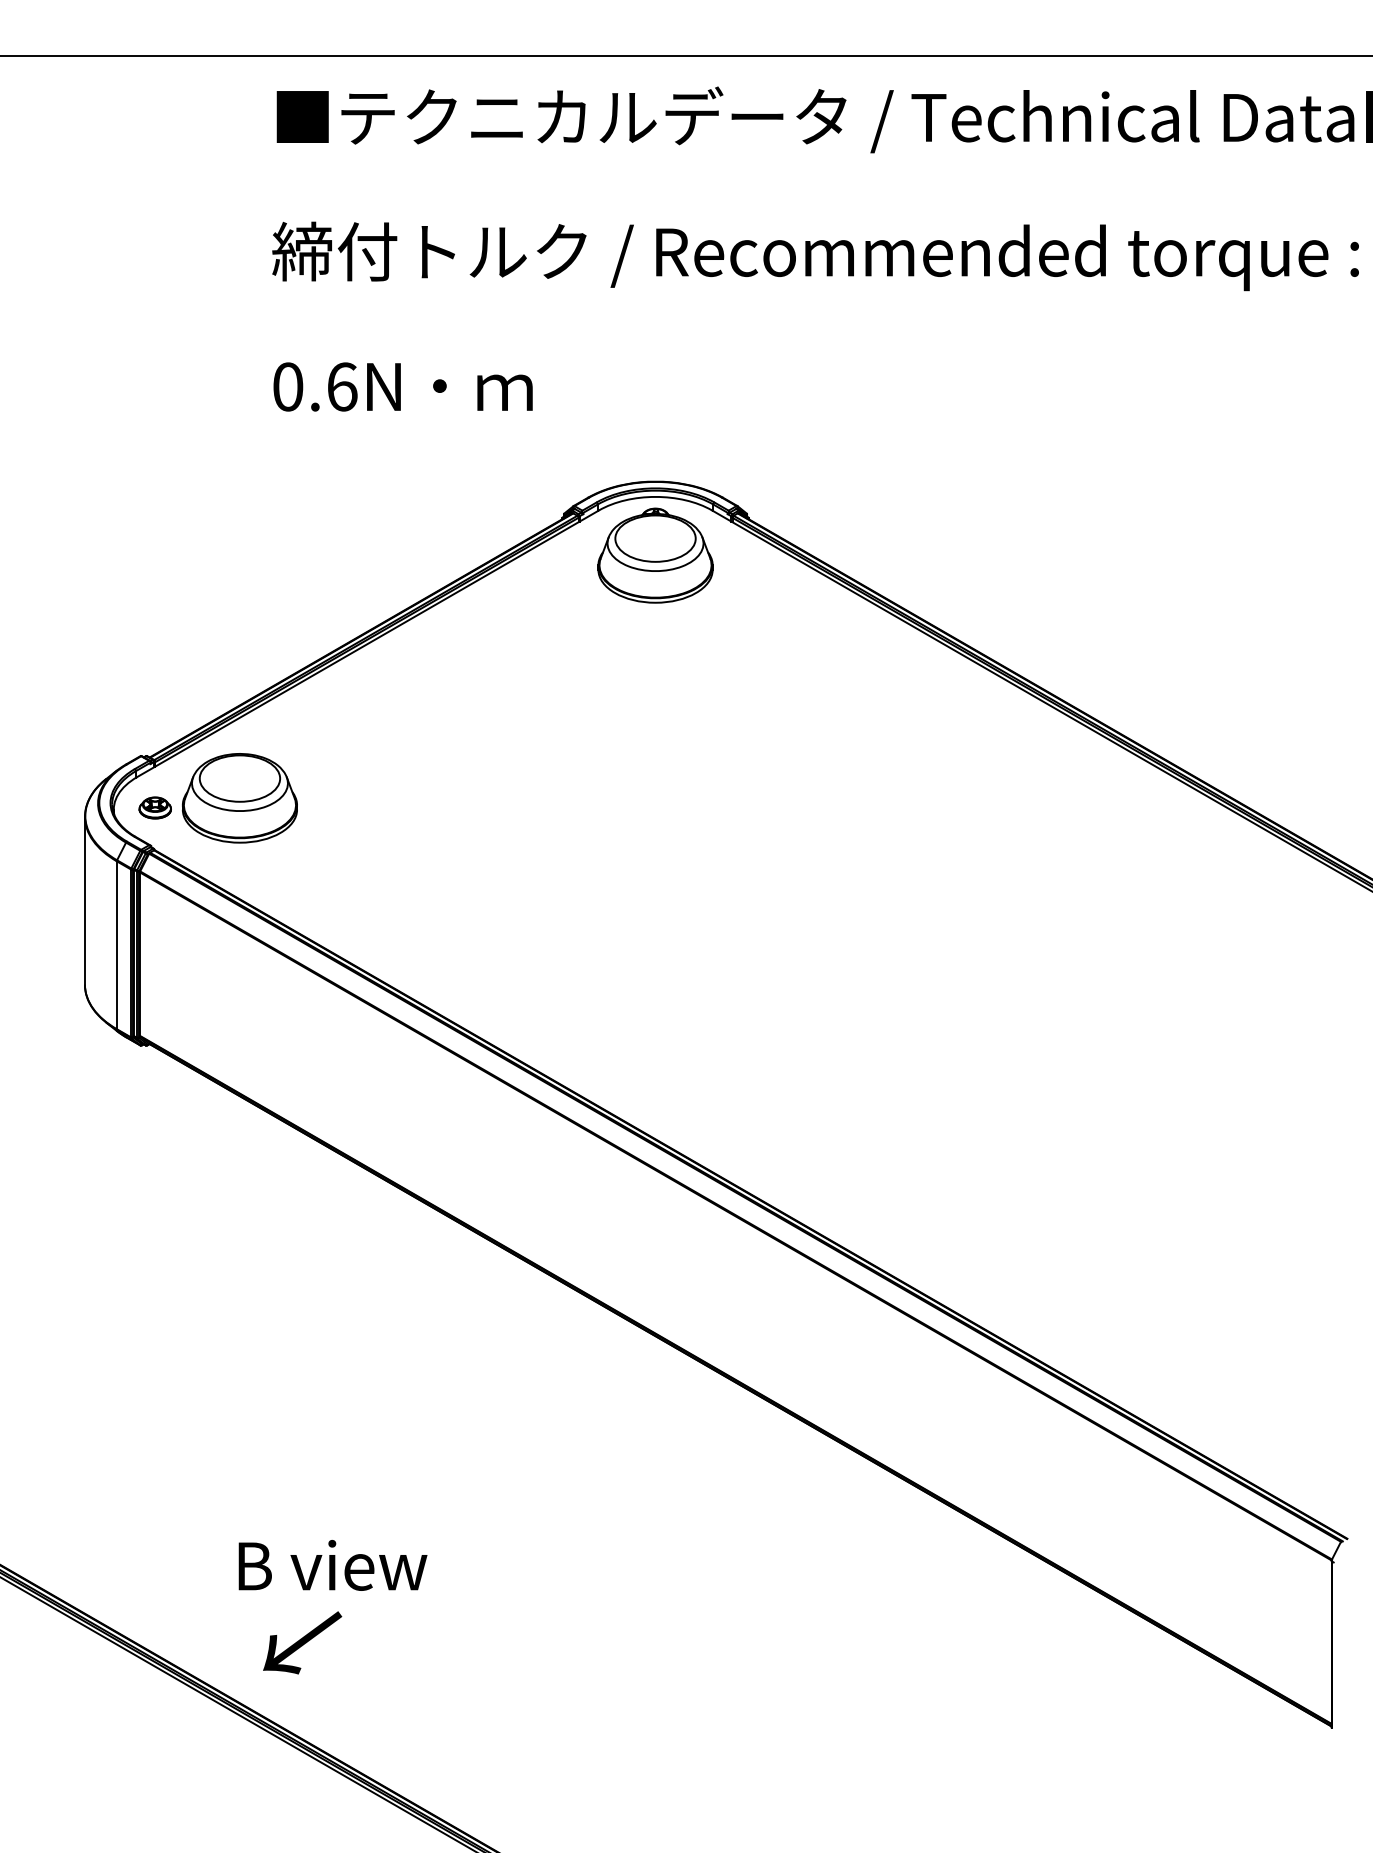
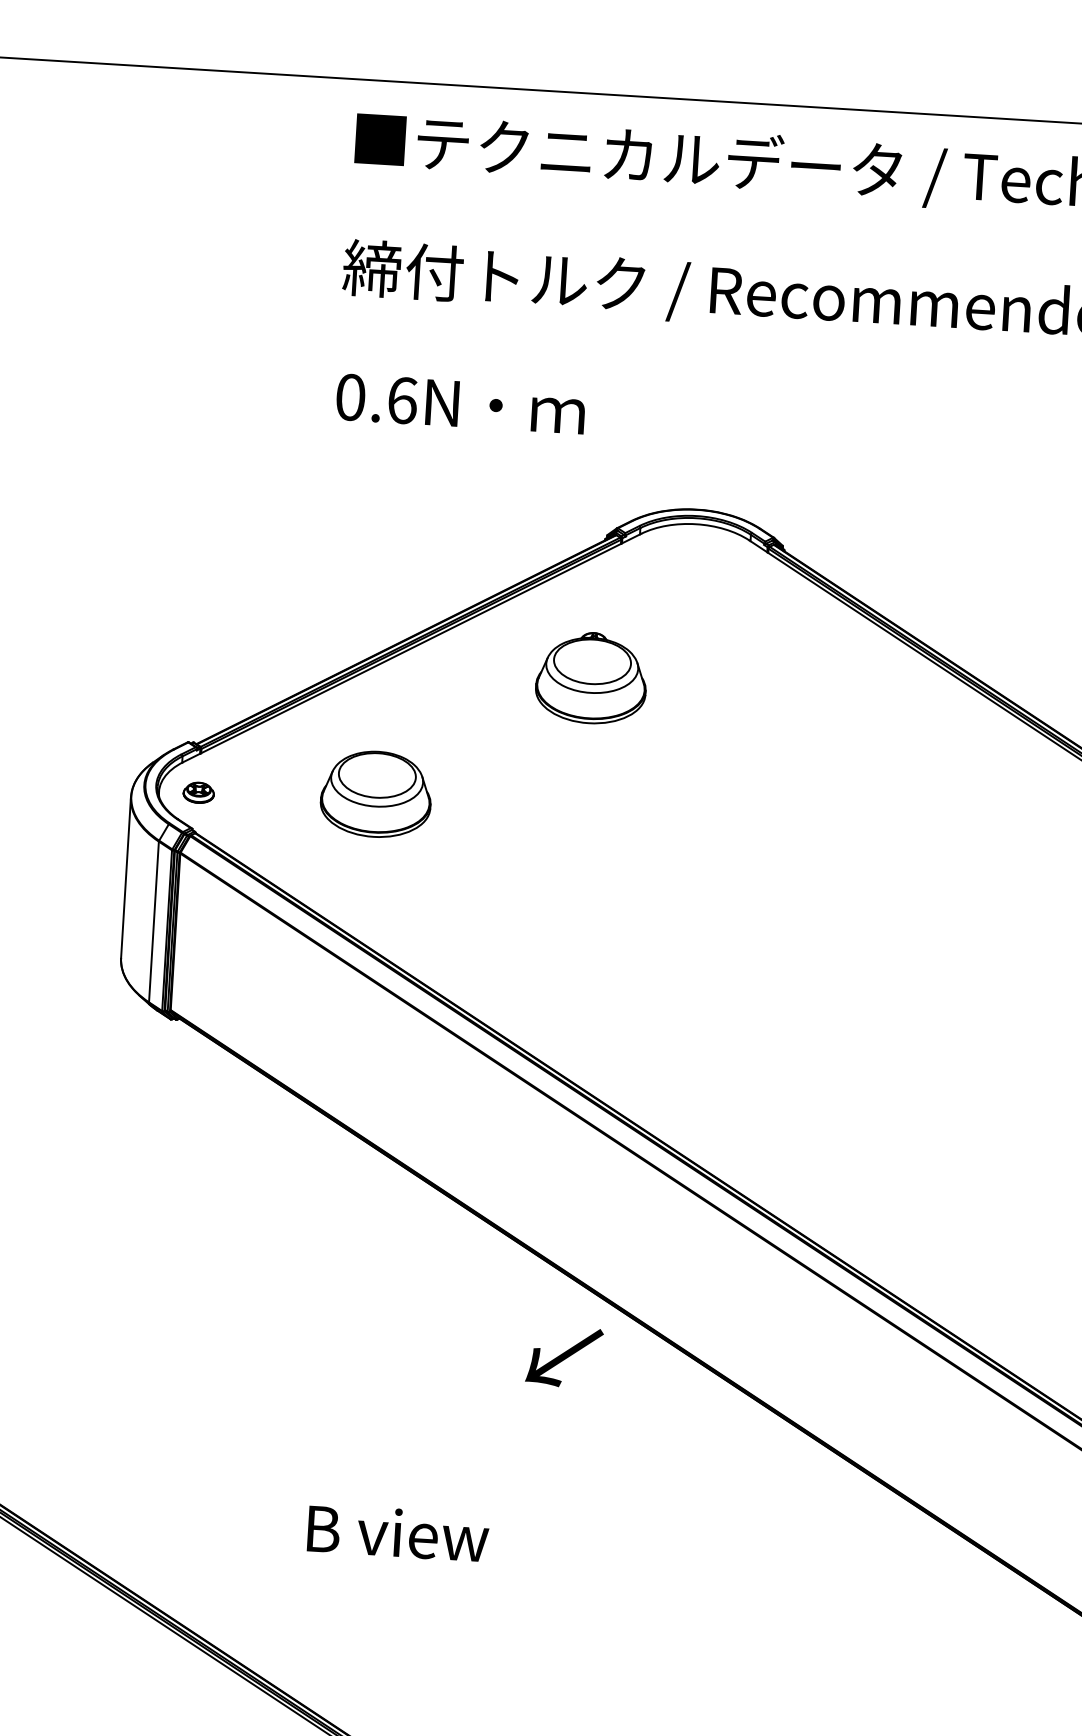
part: (655, 555) -> (591, 677), moved
part: (239, 798) -> (375, 794), moved
text: (332, 1565) -> (397, 1533), moved
text: (302, 1642) -> (564, 1356), moved

